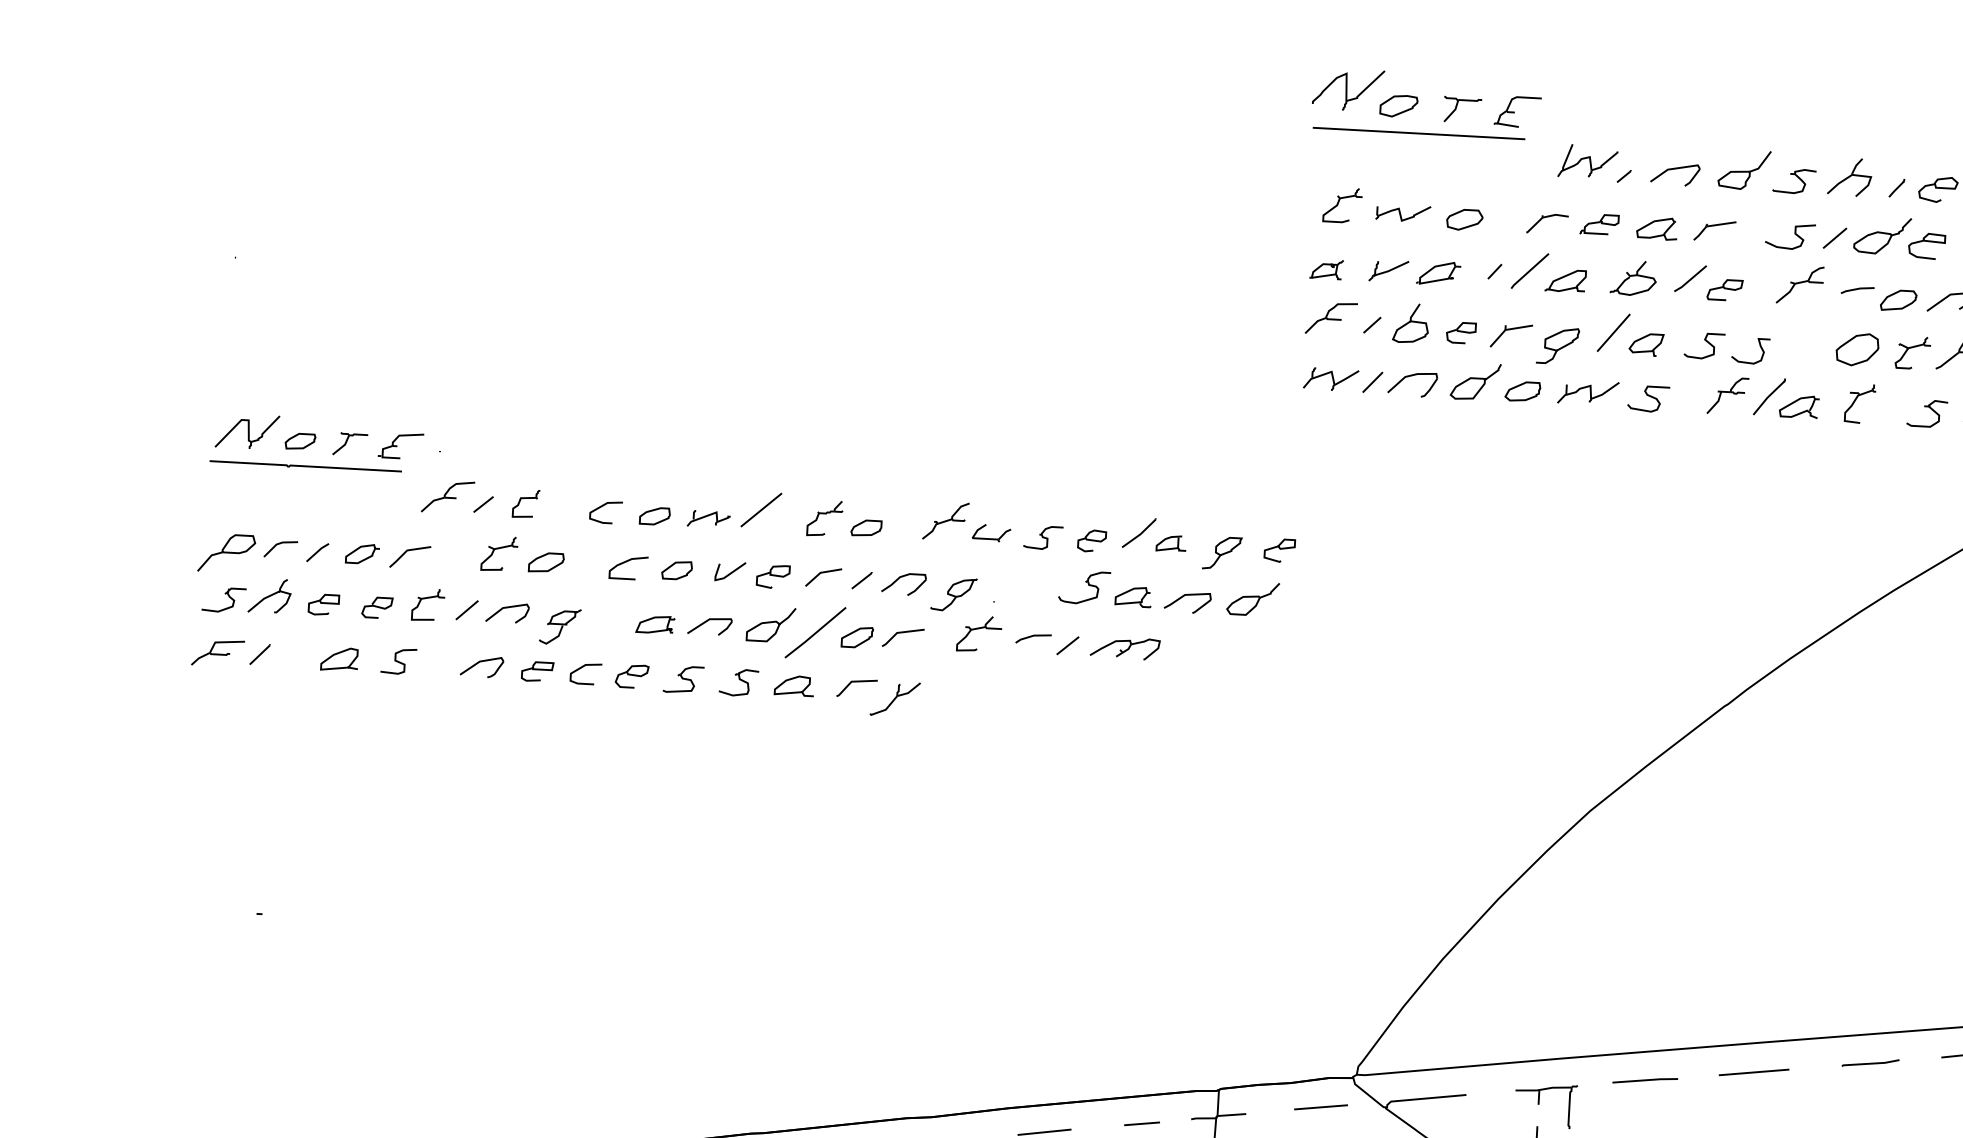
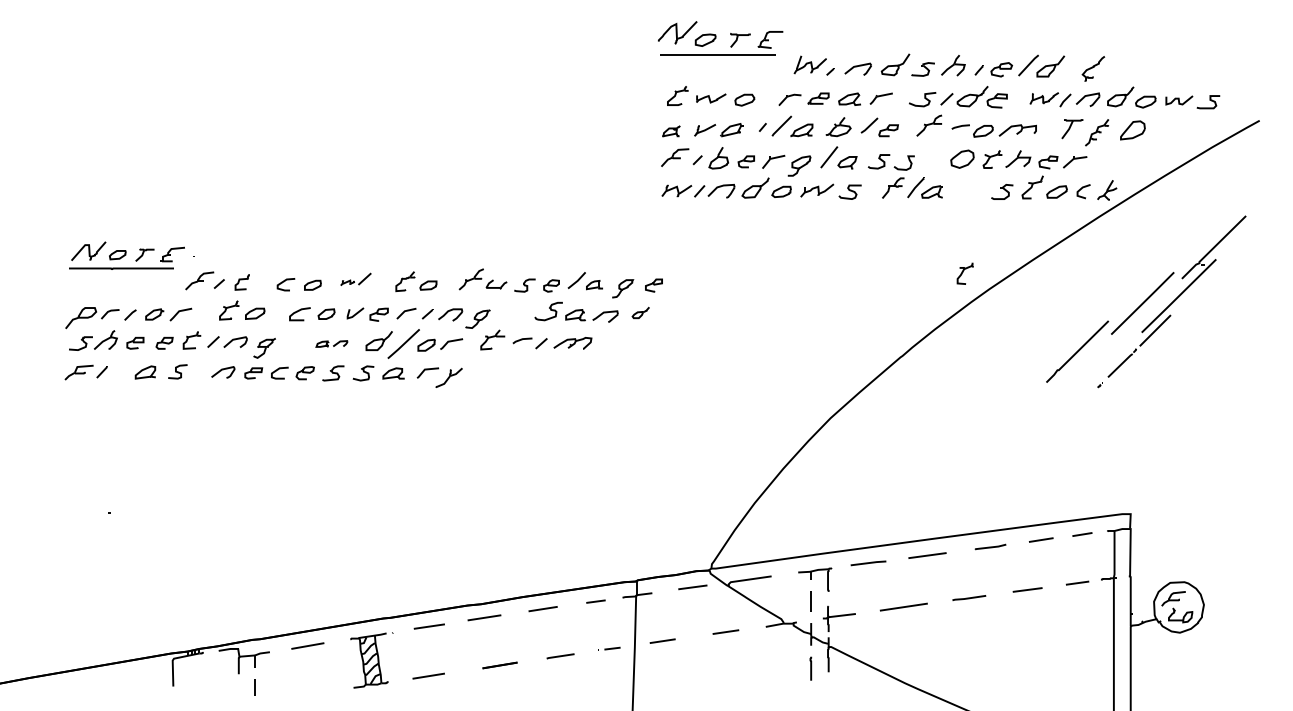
part: (1858, 403) -> (964, 273), moved
part: (733, 509) -> (355, 279), size x0.6
part: (1252, 598) -> (640, 312), size x0.6
part: (683, 624) -> (331, 343), size x0.6

